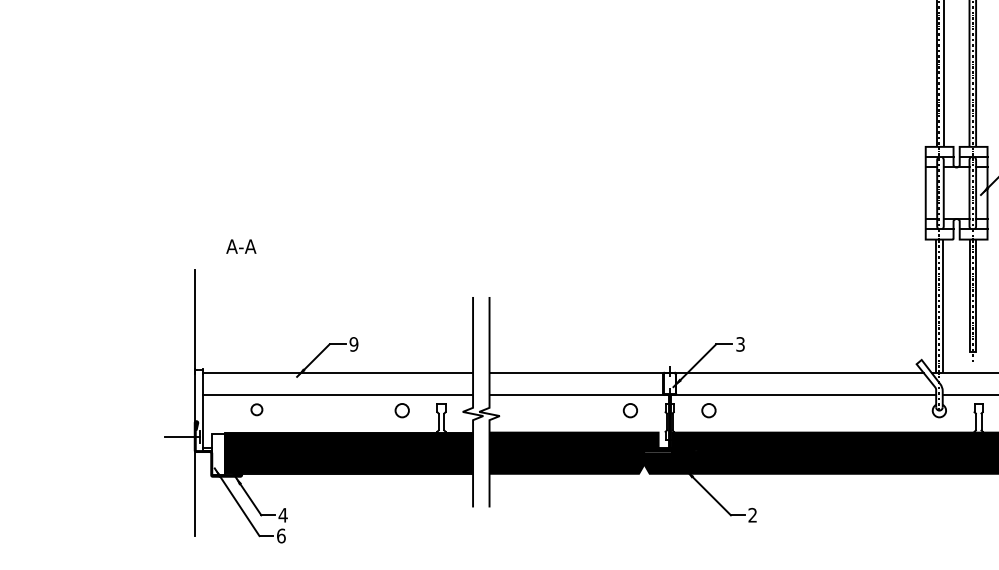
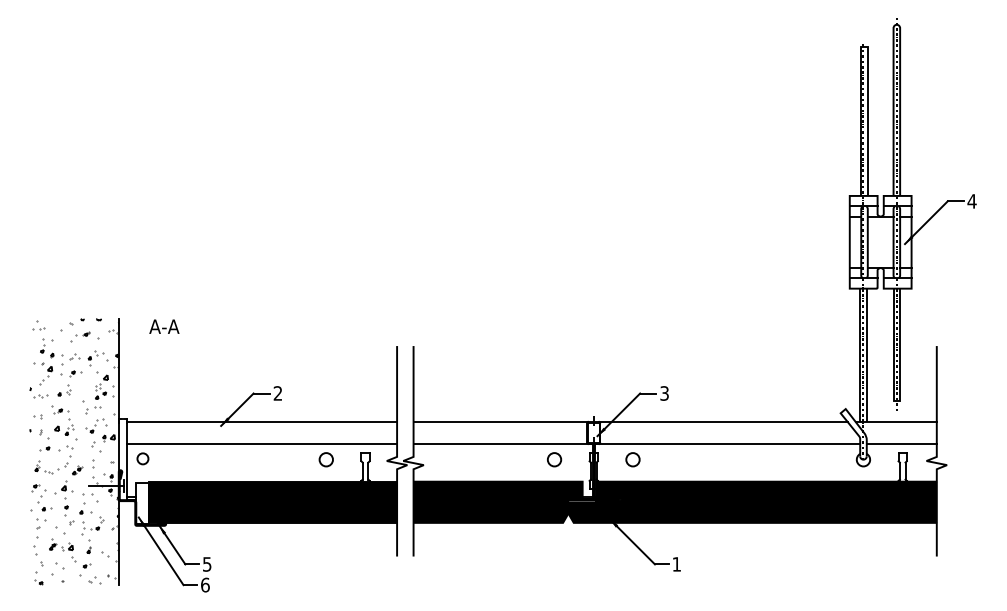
text: (241, 246) -> (164, 326), moved
text: (353, 344) -> (277, 393), 9 -> 2
hatch: (150, 402) -> (74, 451), added
circle: (256, 409) -> (142, 458), moved
text: (282, 515) -> (206, 564), 4 -> 5
text: (752, 515) -> (676, 564), 2 -> 1

